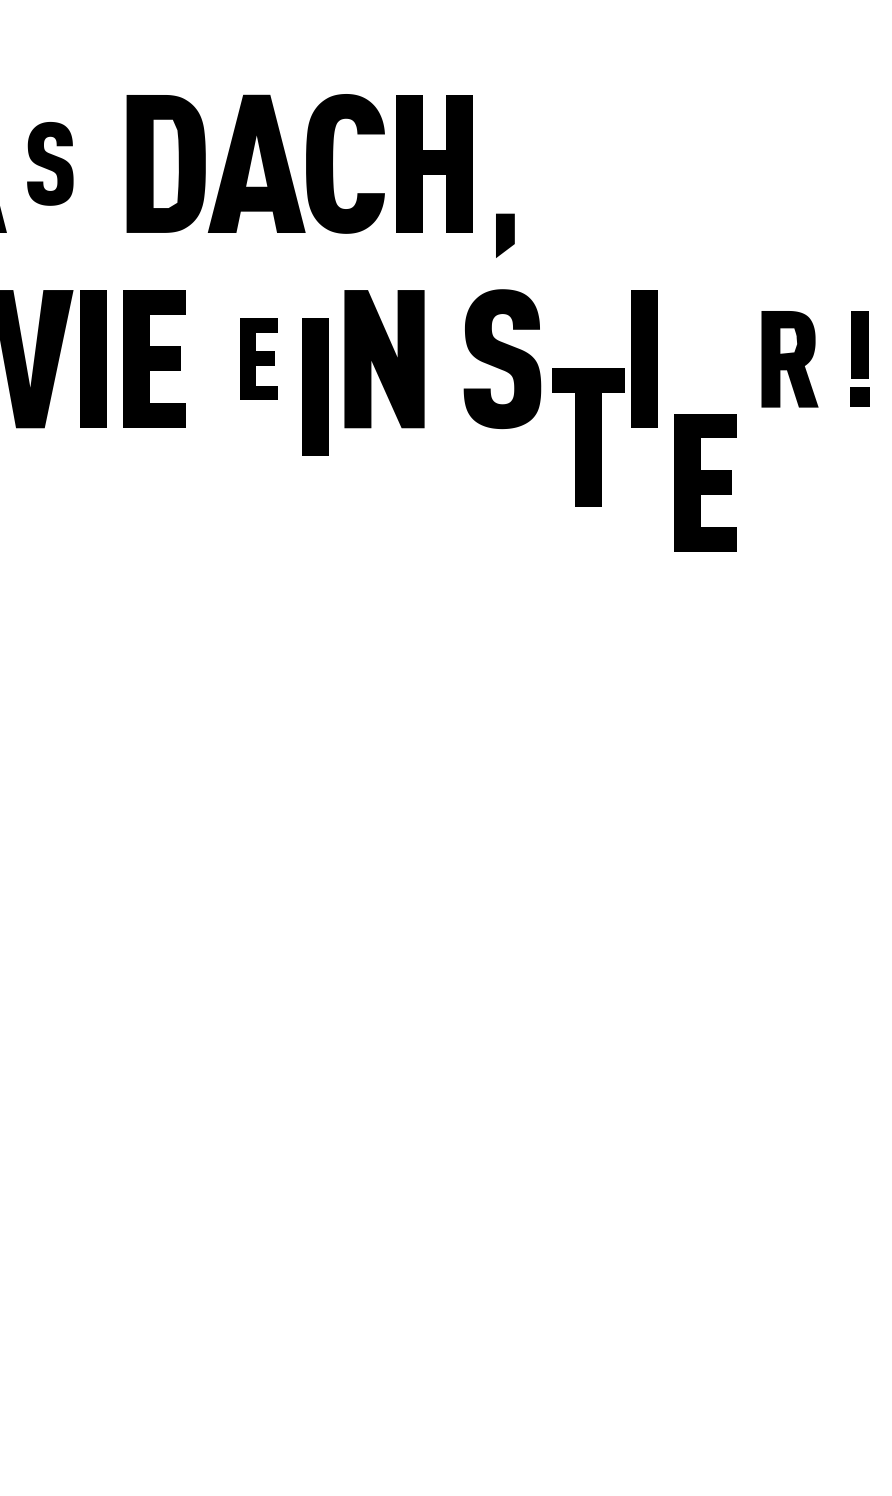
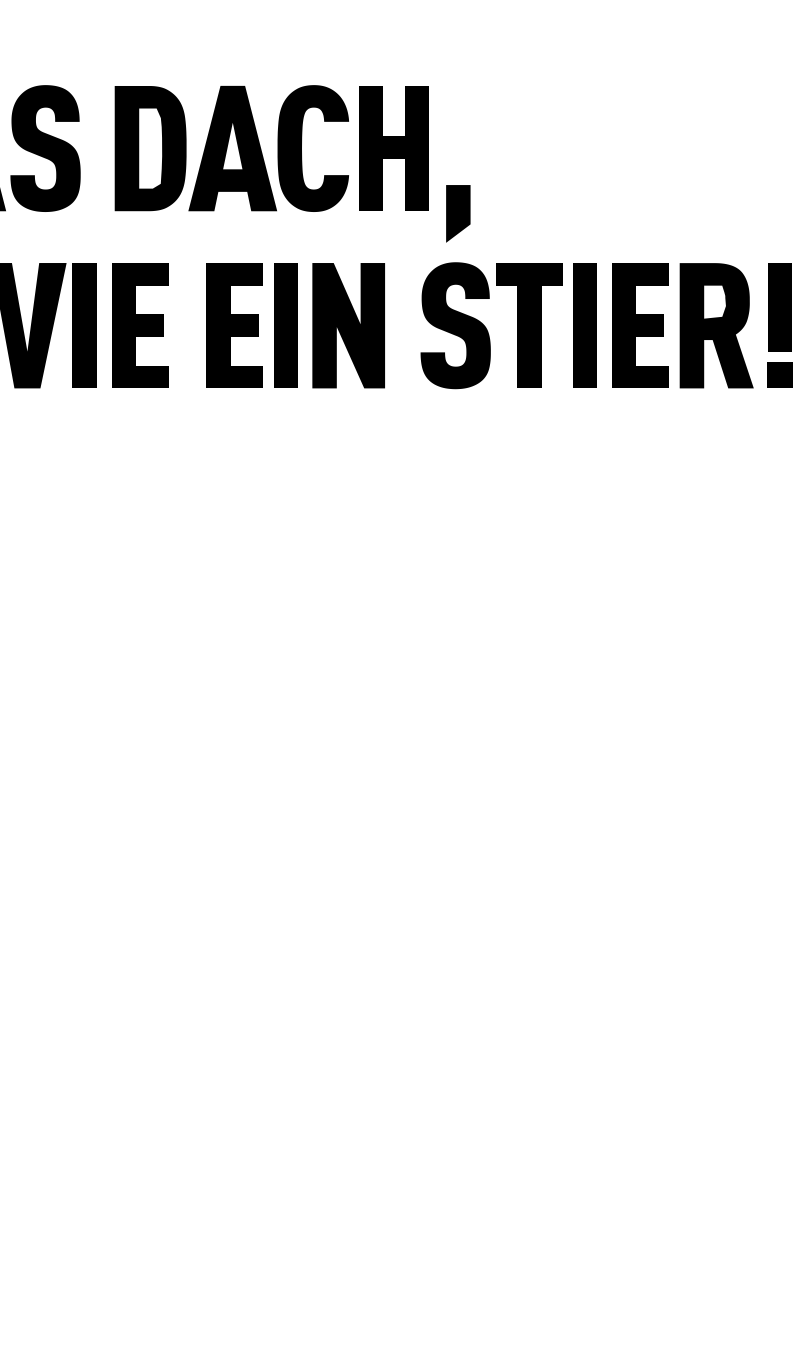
part: (50, 163) -> (45, 148), size x1.67
part: (505, 235) -> (458, 213), size x1.43
part: (258, 358) -> (234, 325), size x1.67
part: (789, 358) -> (716, 325), size x1.43
part: (859, 358) -> (779, 325), size x1.43
part: (314, 386) -> (285, 325), moved
part: (588, 437) -> (529, 325), moved
part: (706, 482) -> (640, 325), moved

